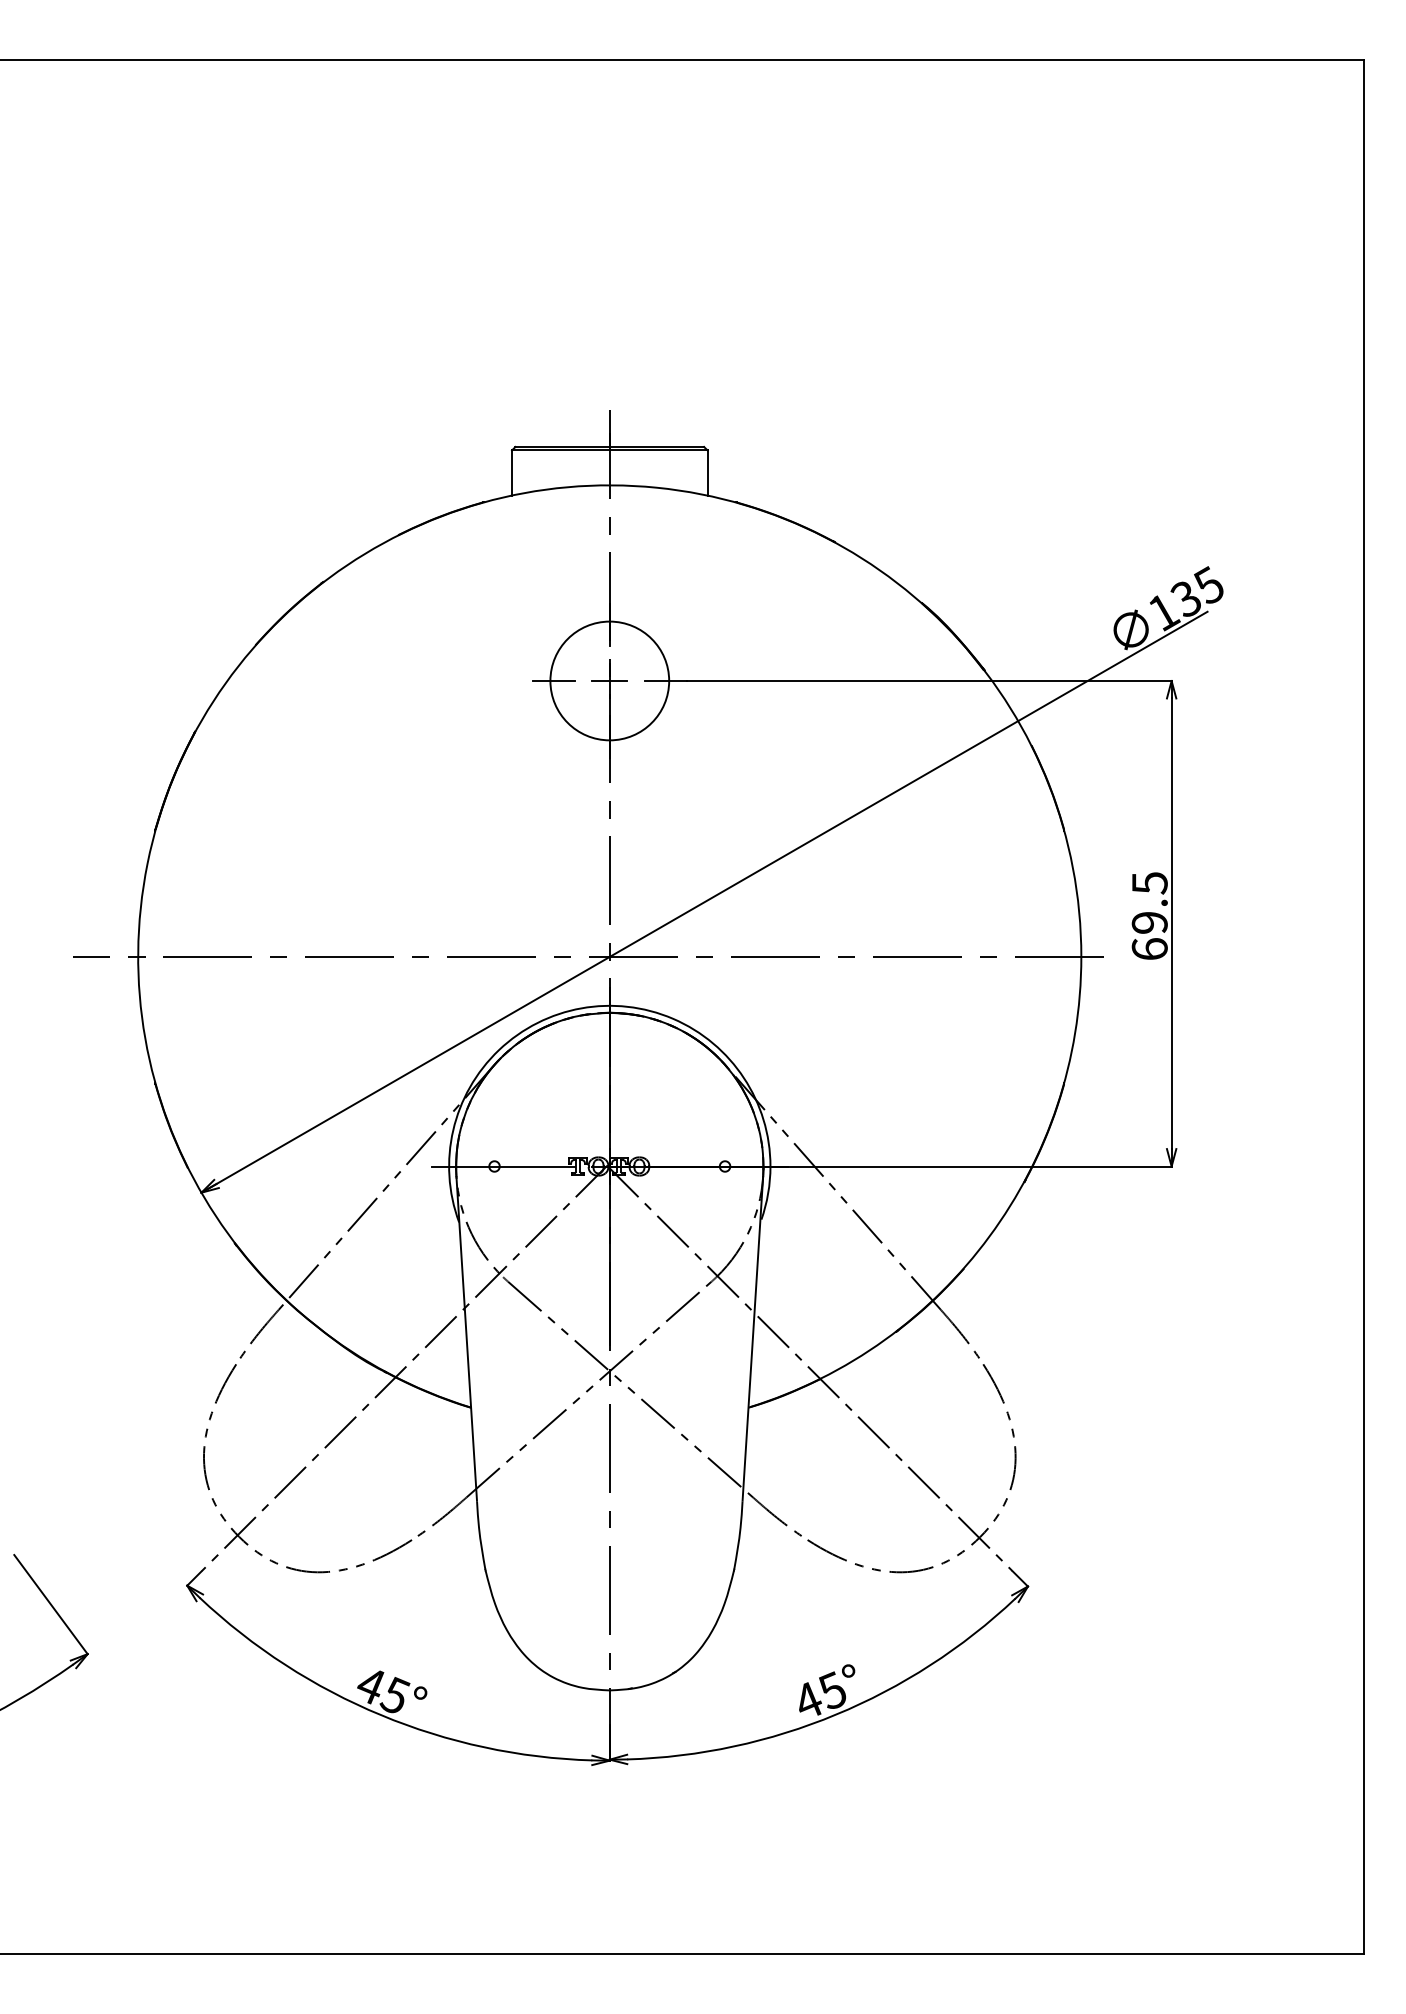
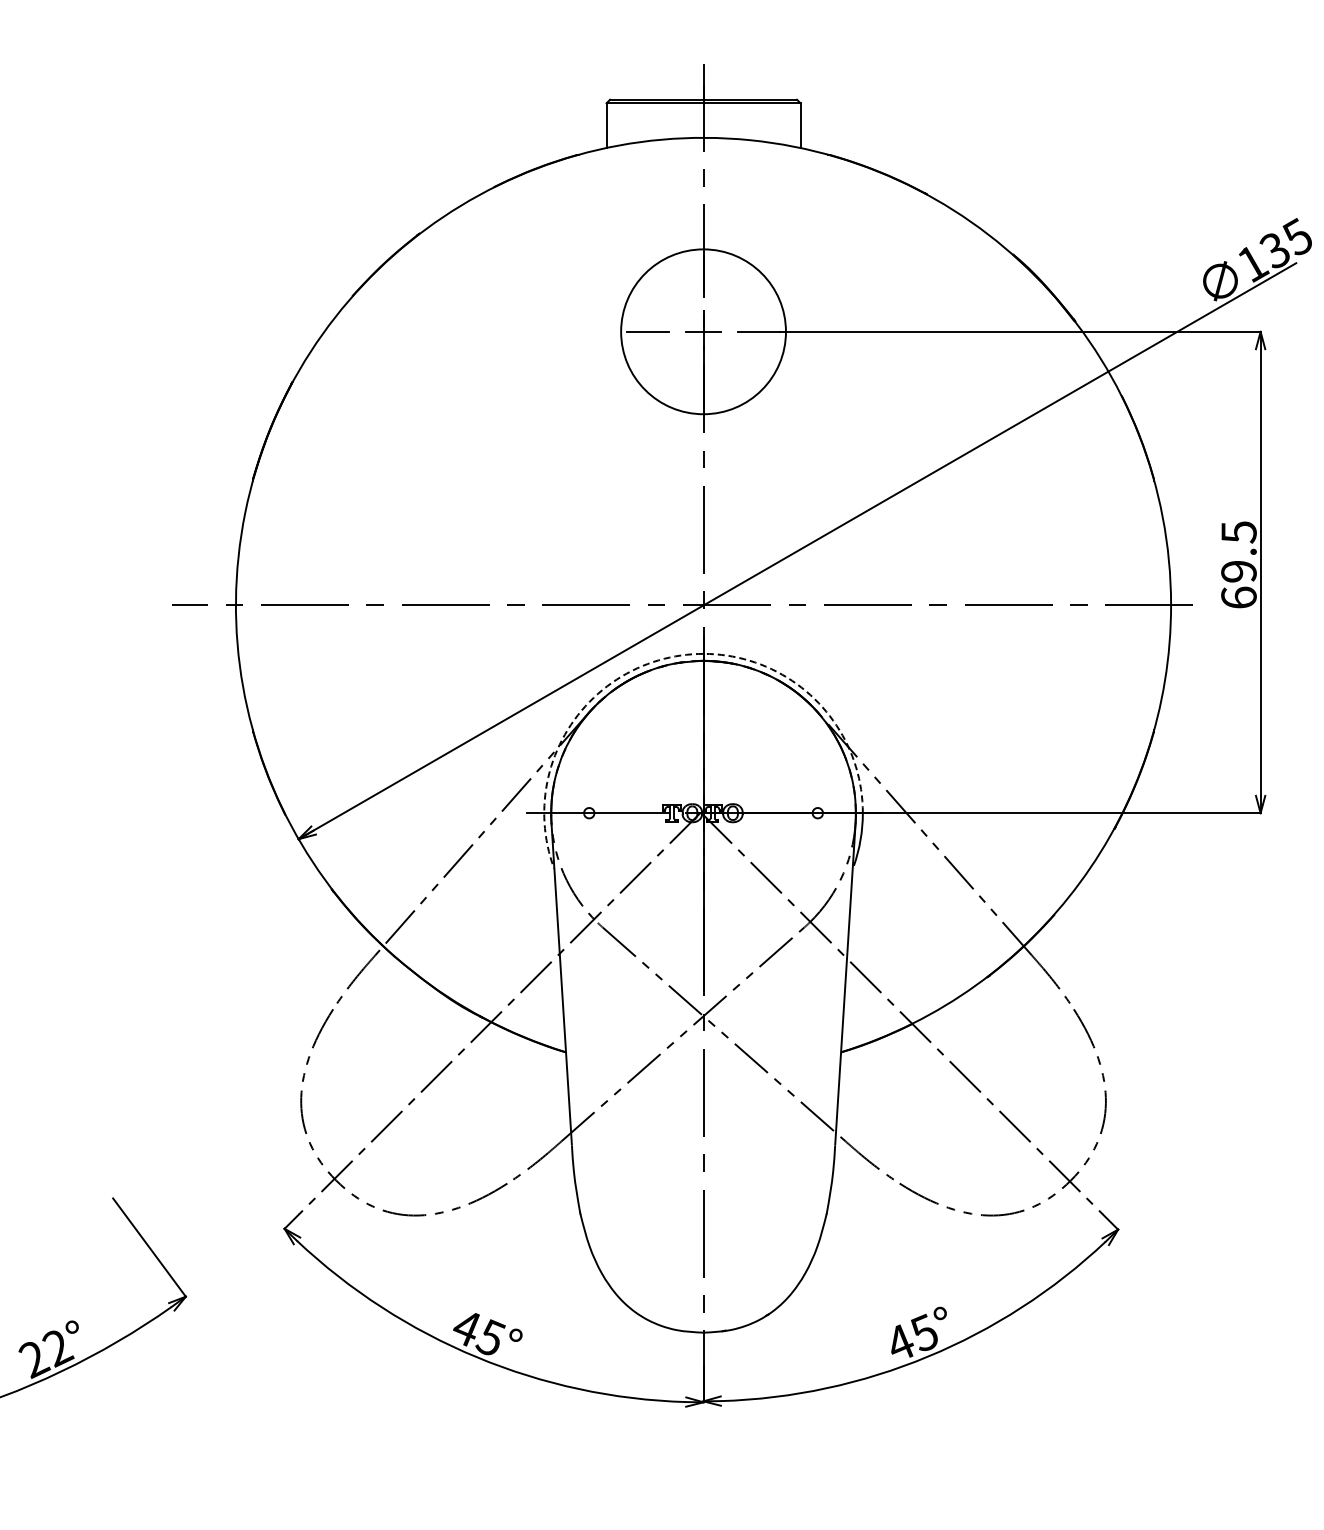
circle: (609, 680) -> (703, 331), size x1.4
arc: (581, 1008) -> (675, 656), solid -> dashed

